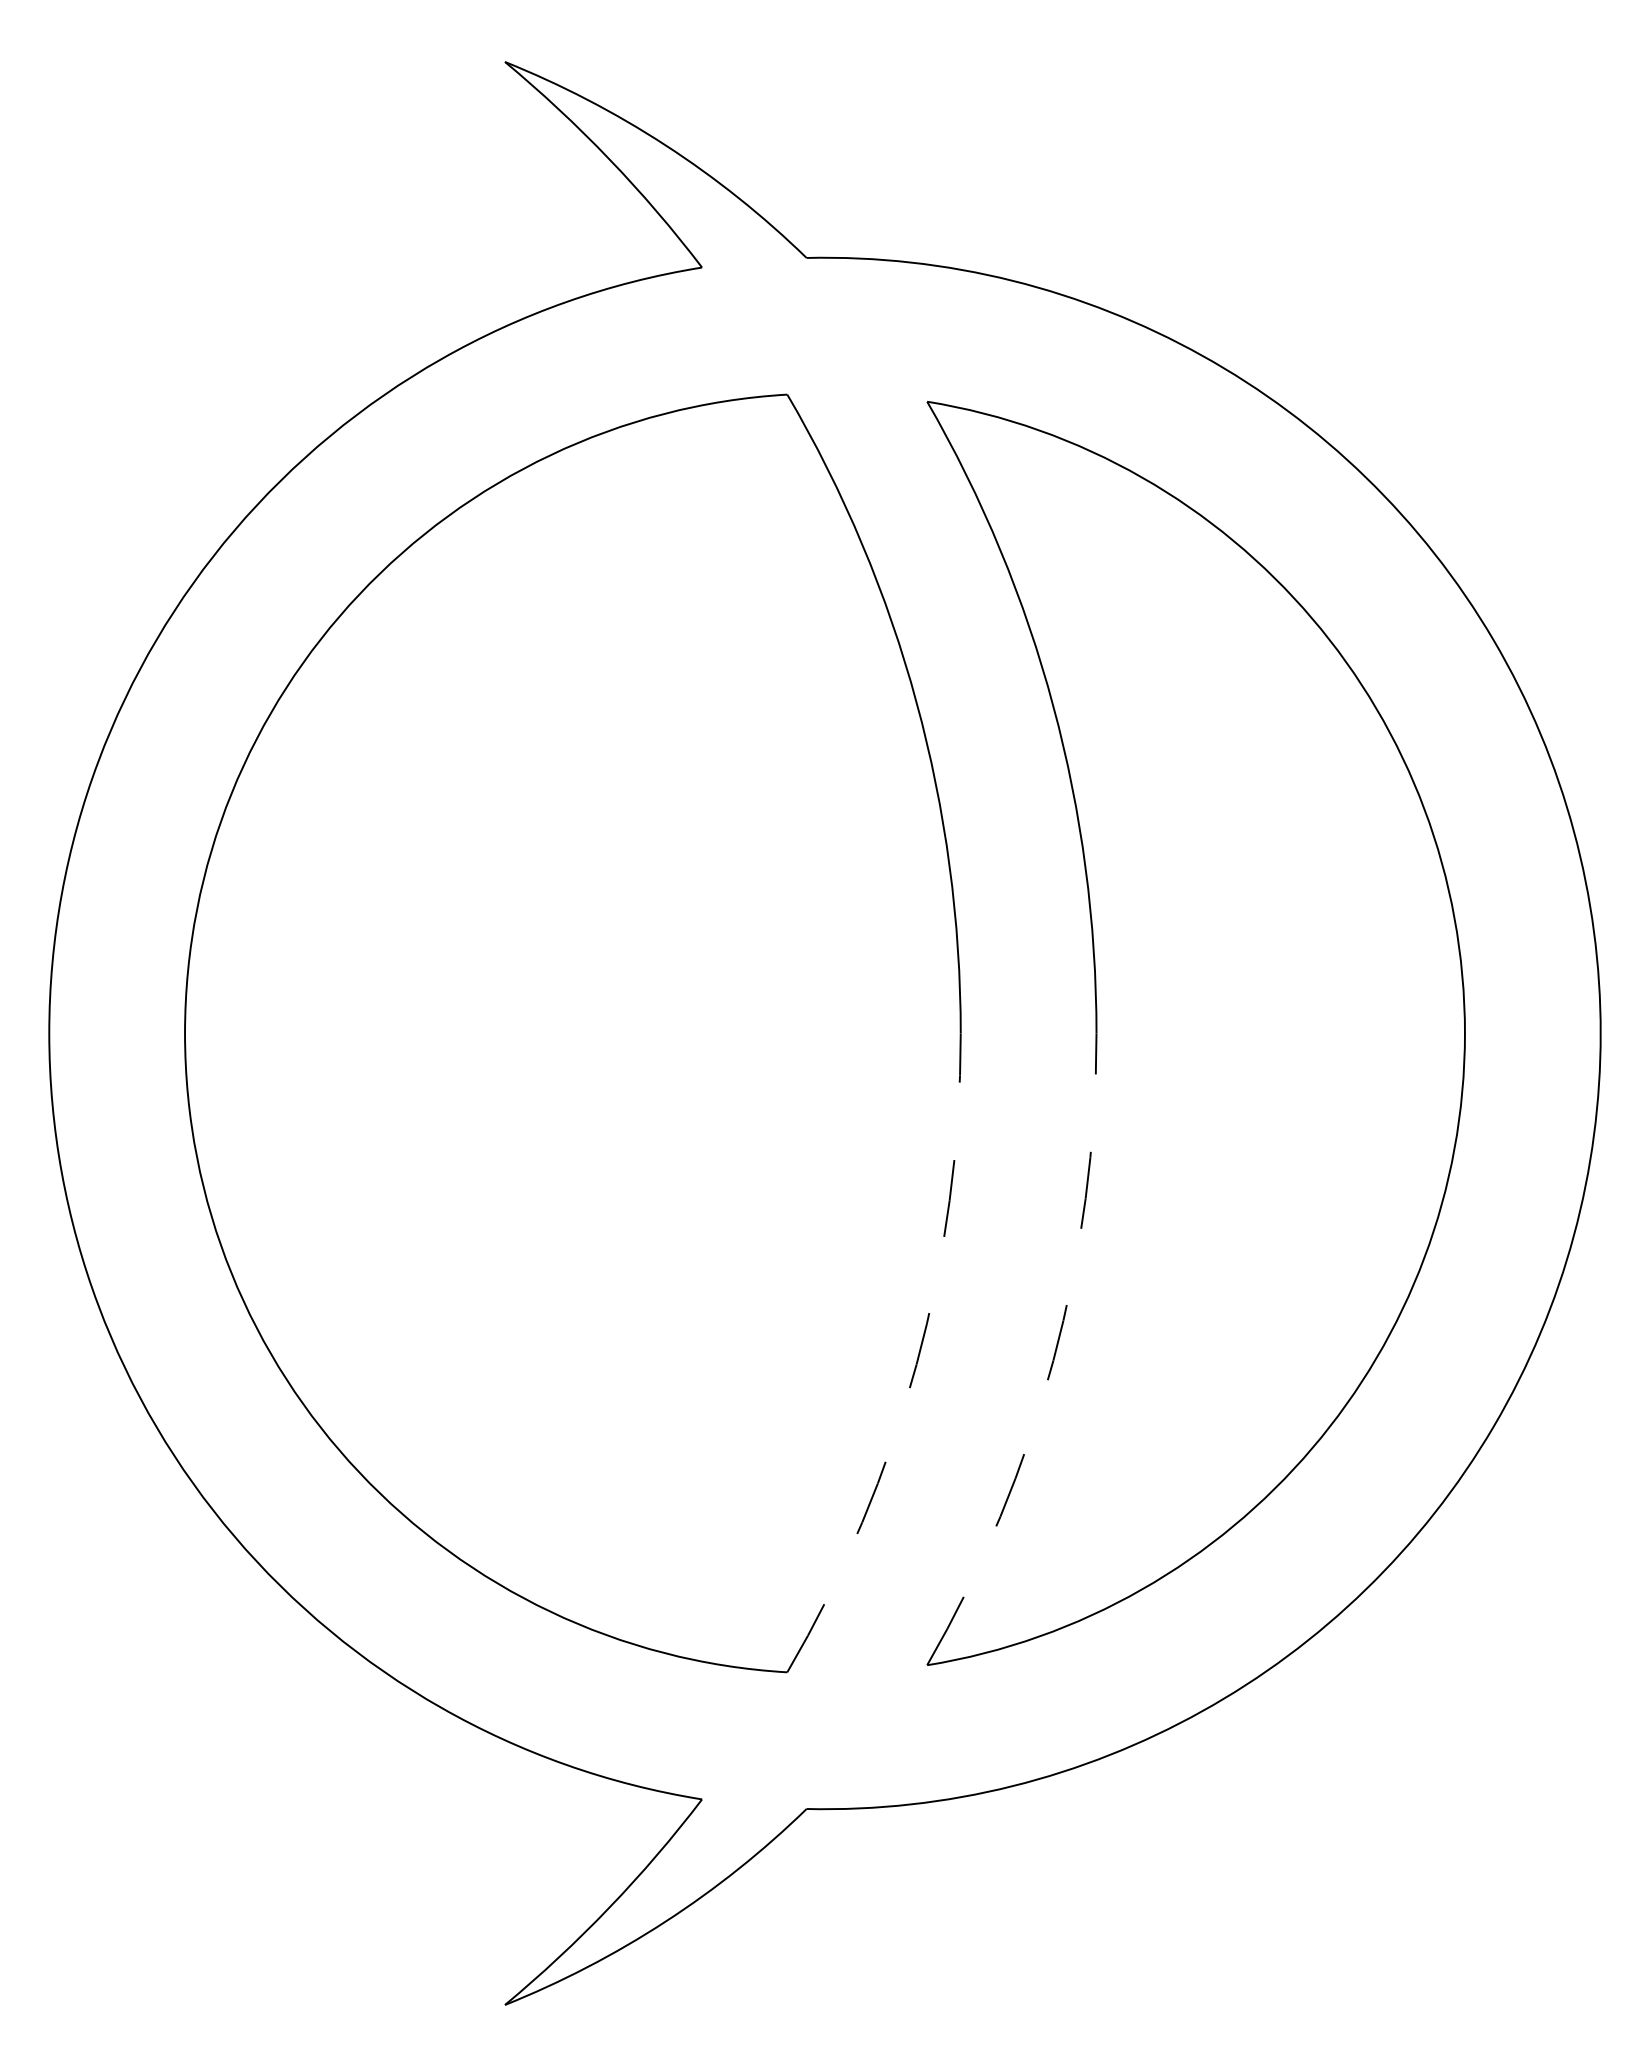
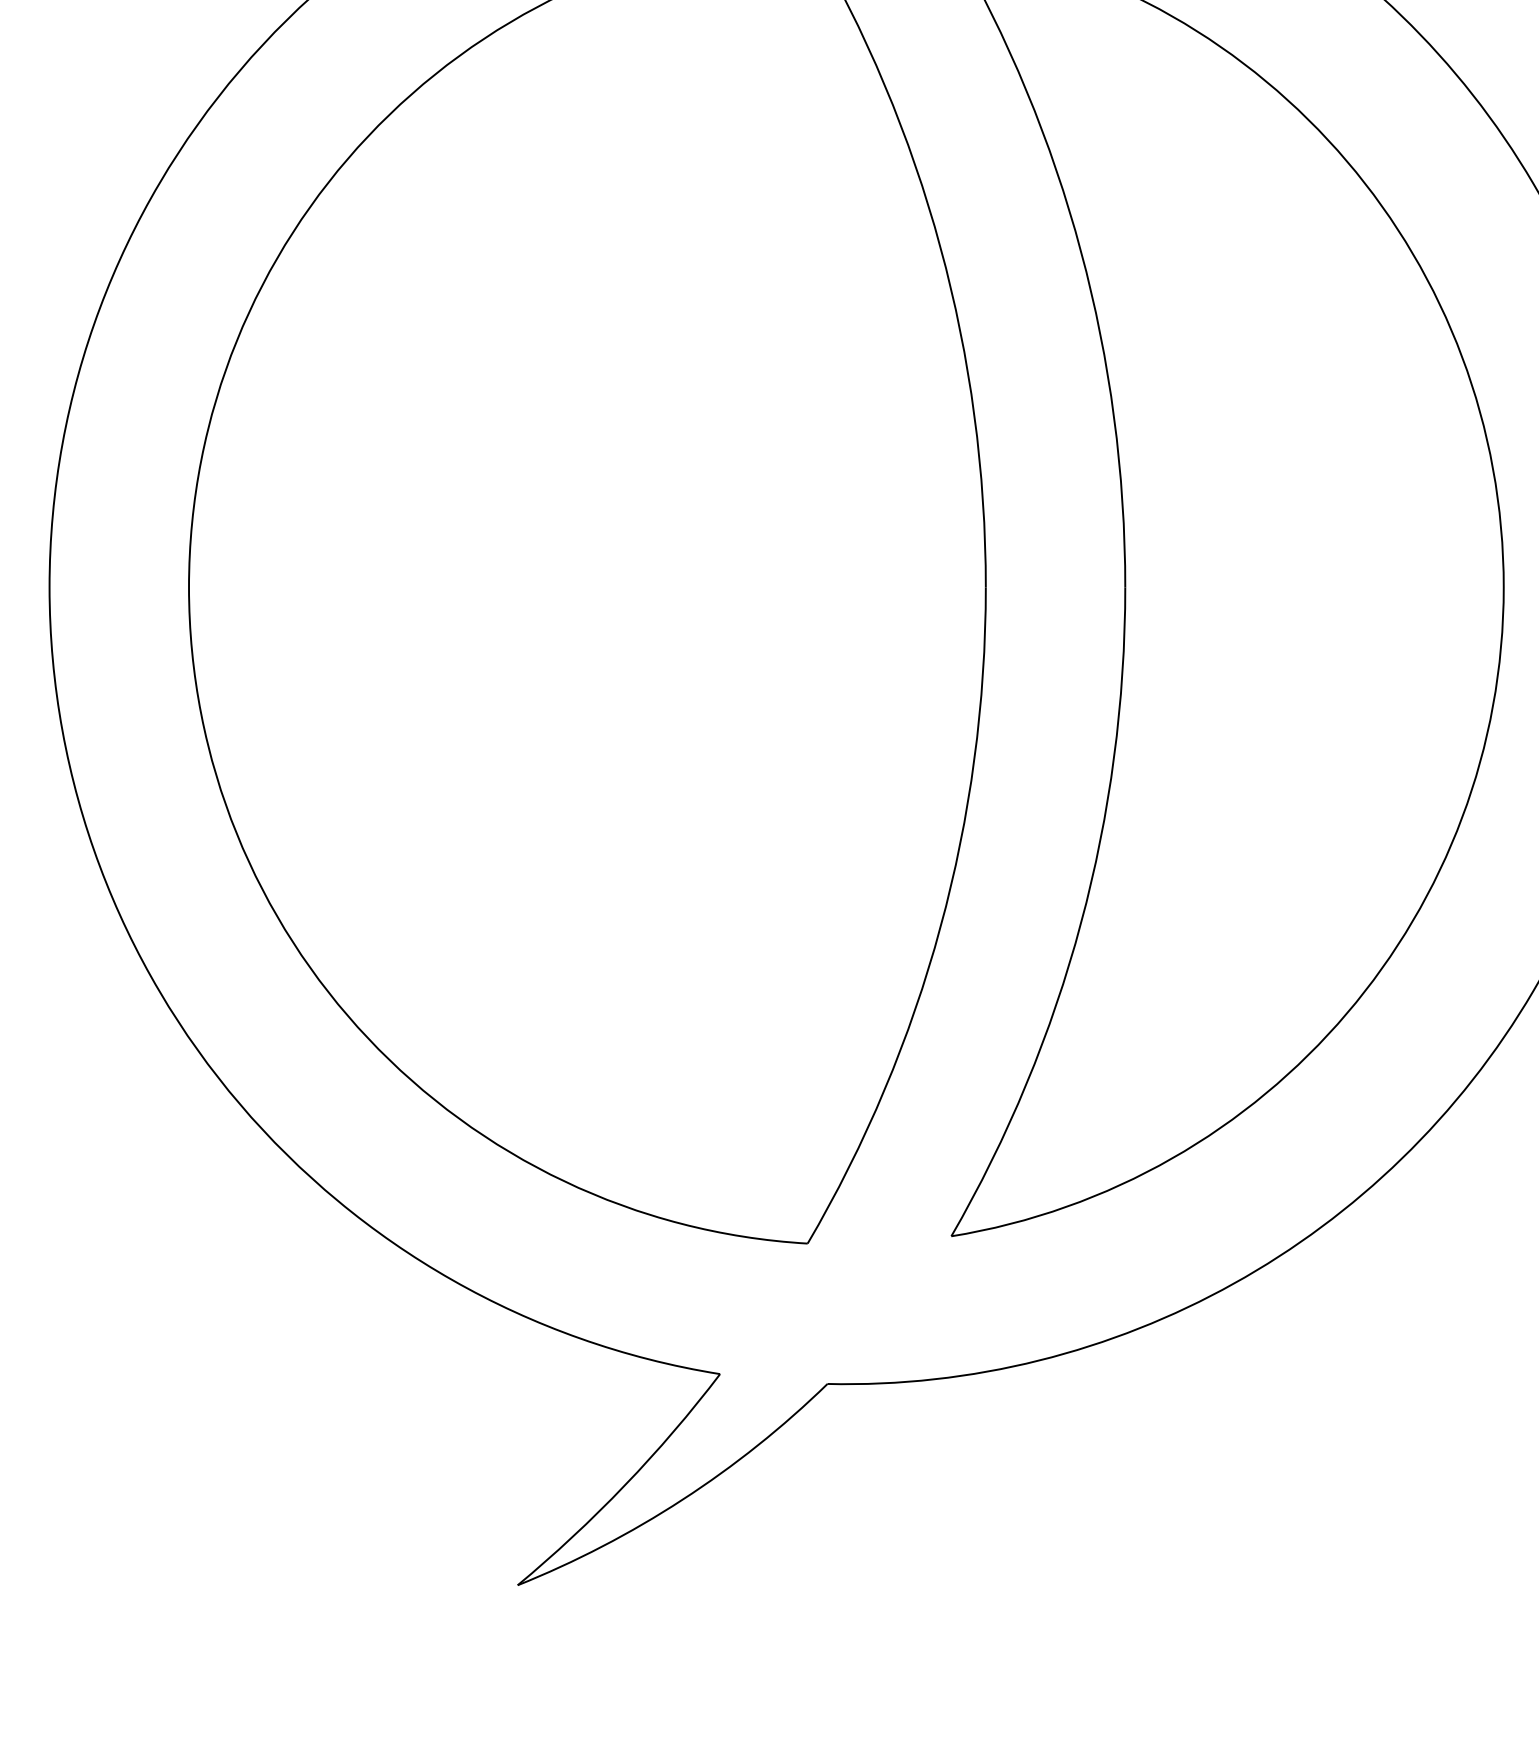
arc: (1053, 1360) -> (1081, 923), dashed -> solid
arc: (916, 1364) -> (940, 927), dashed -> solid

